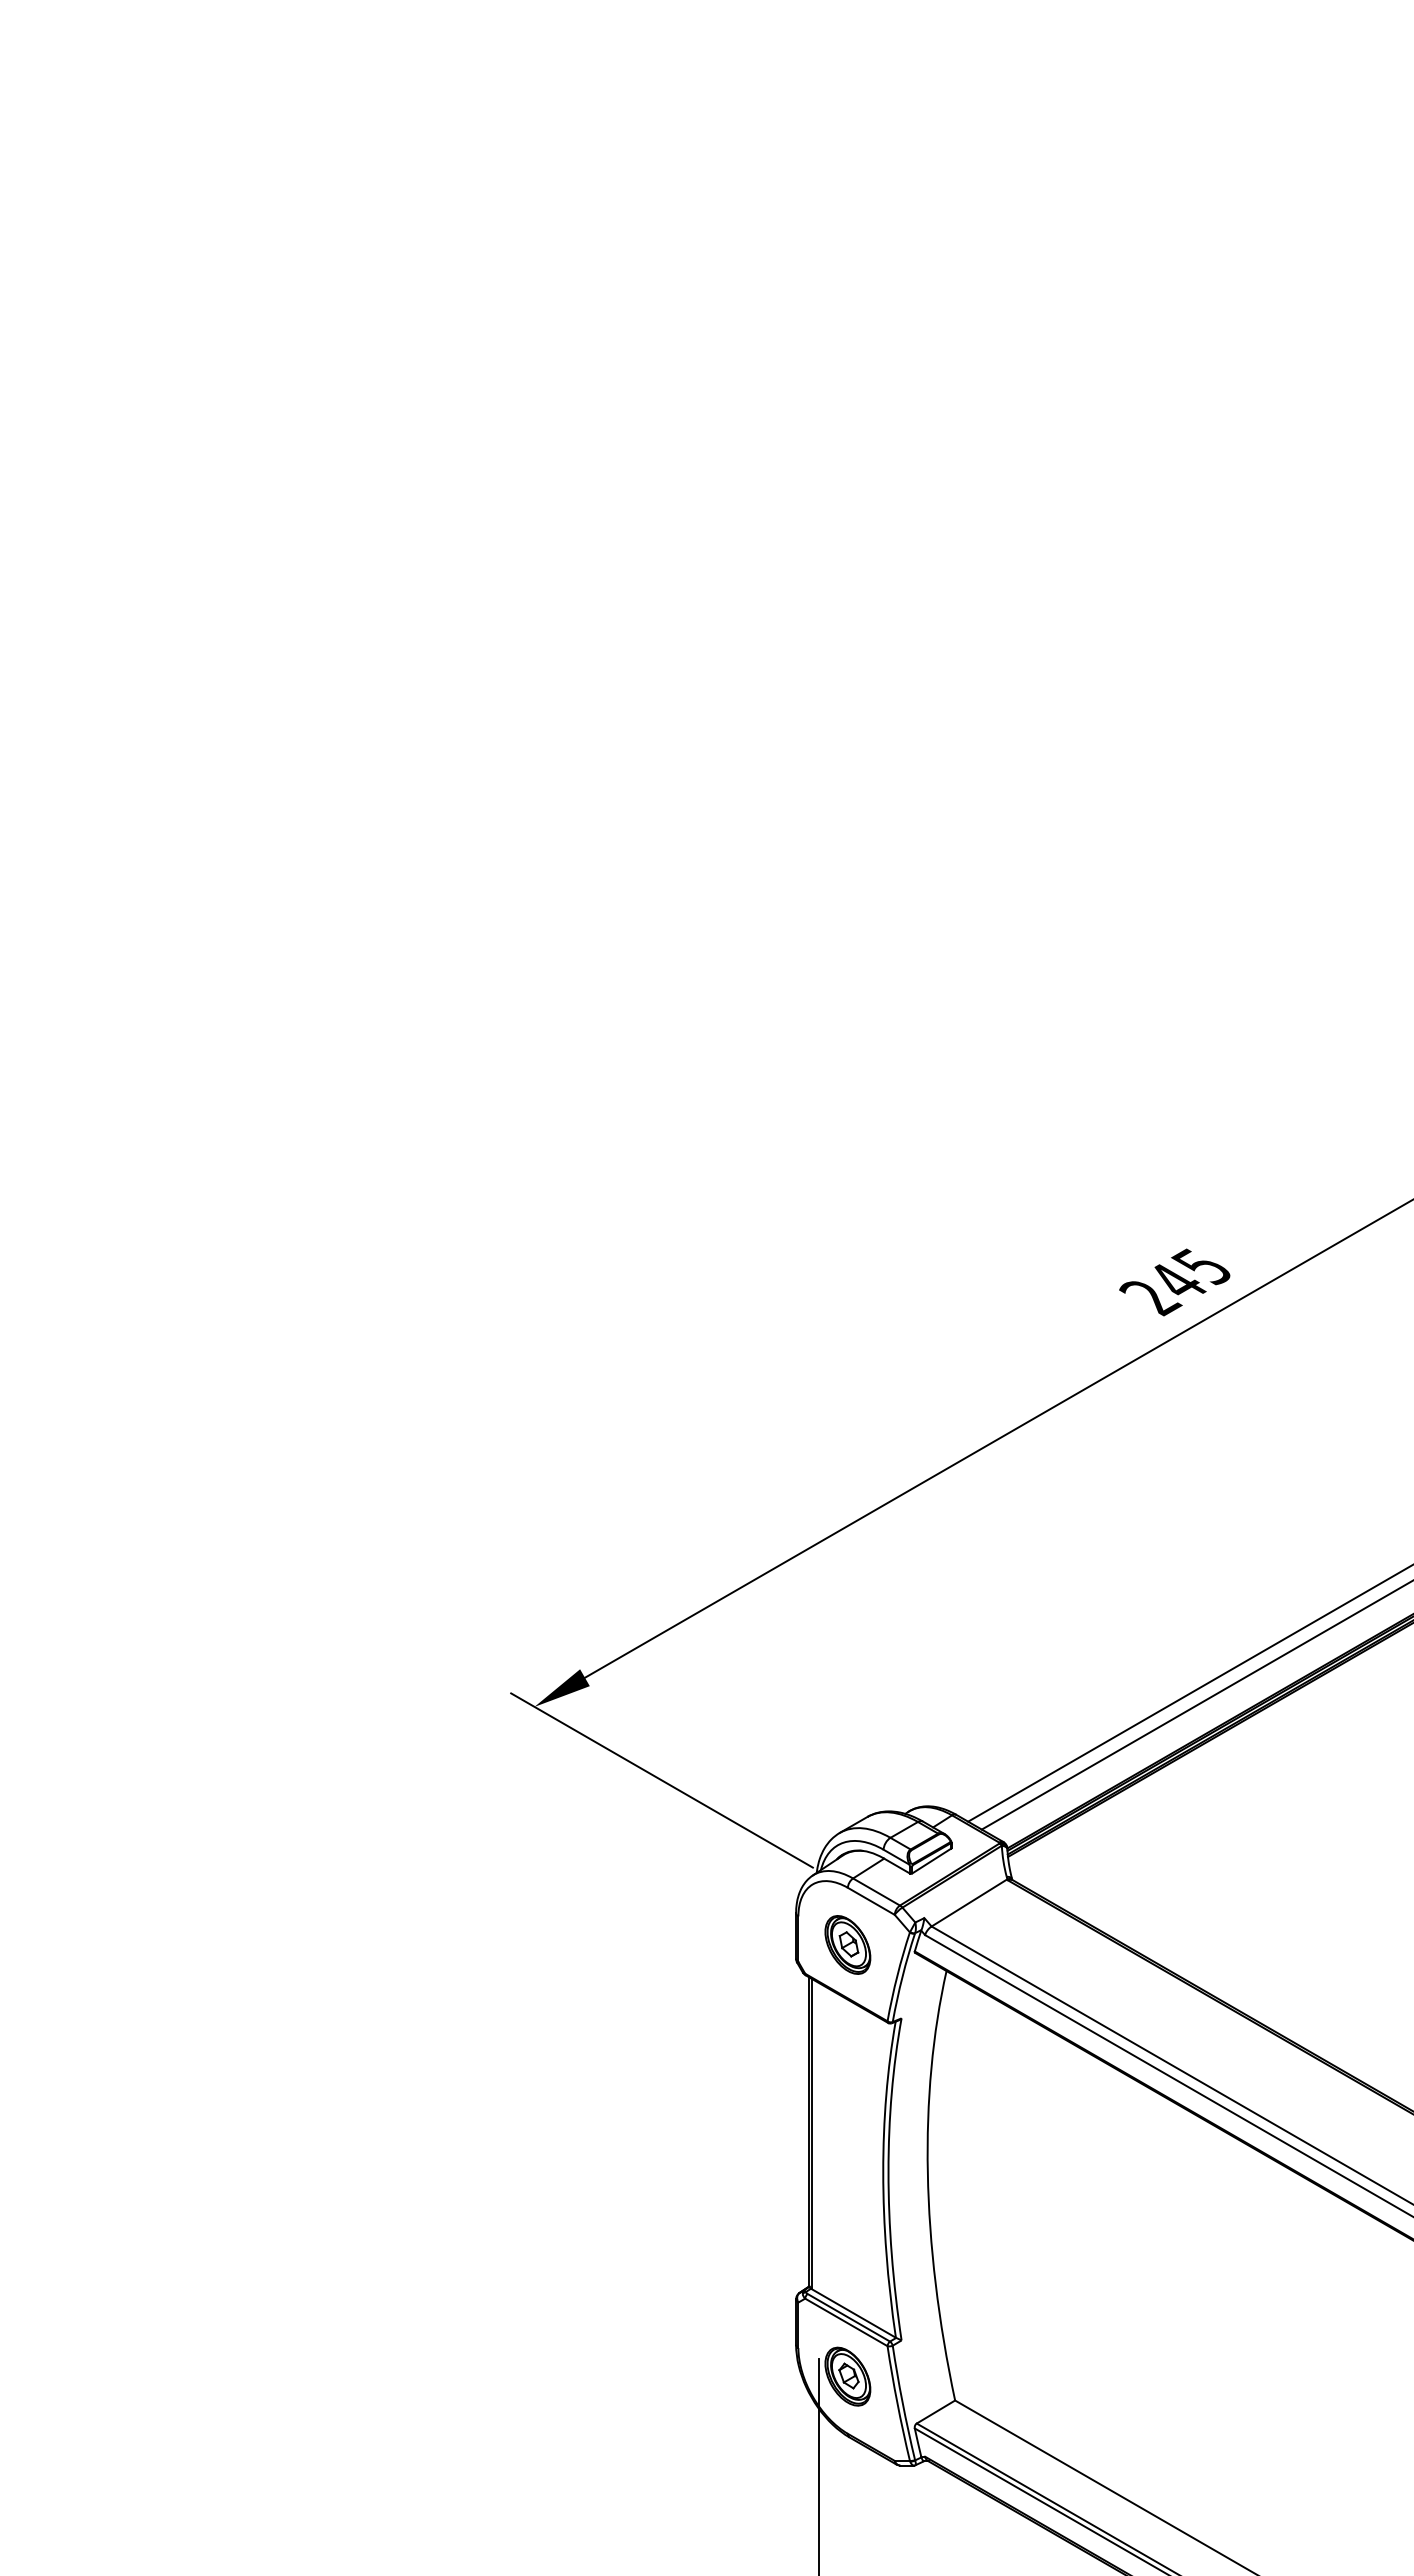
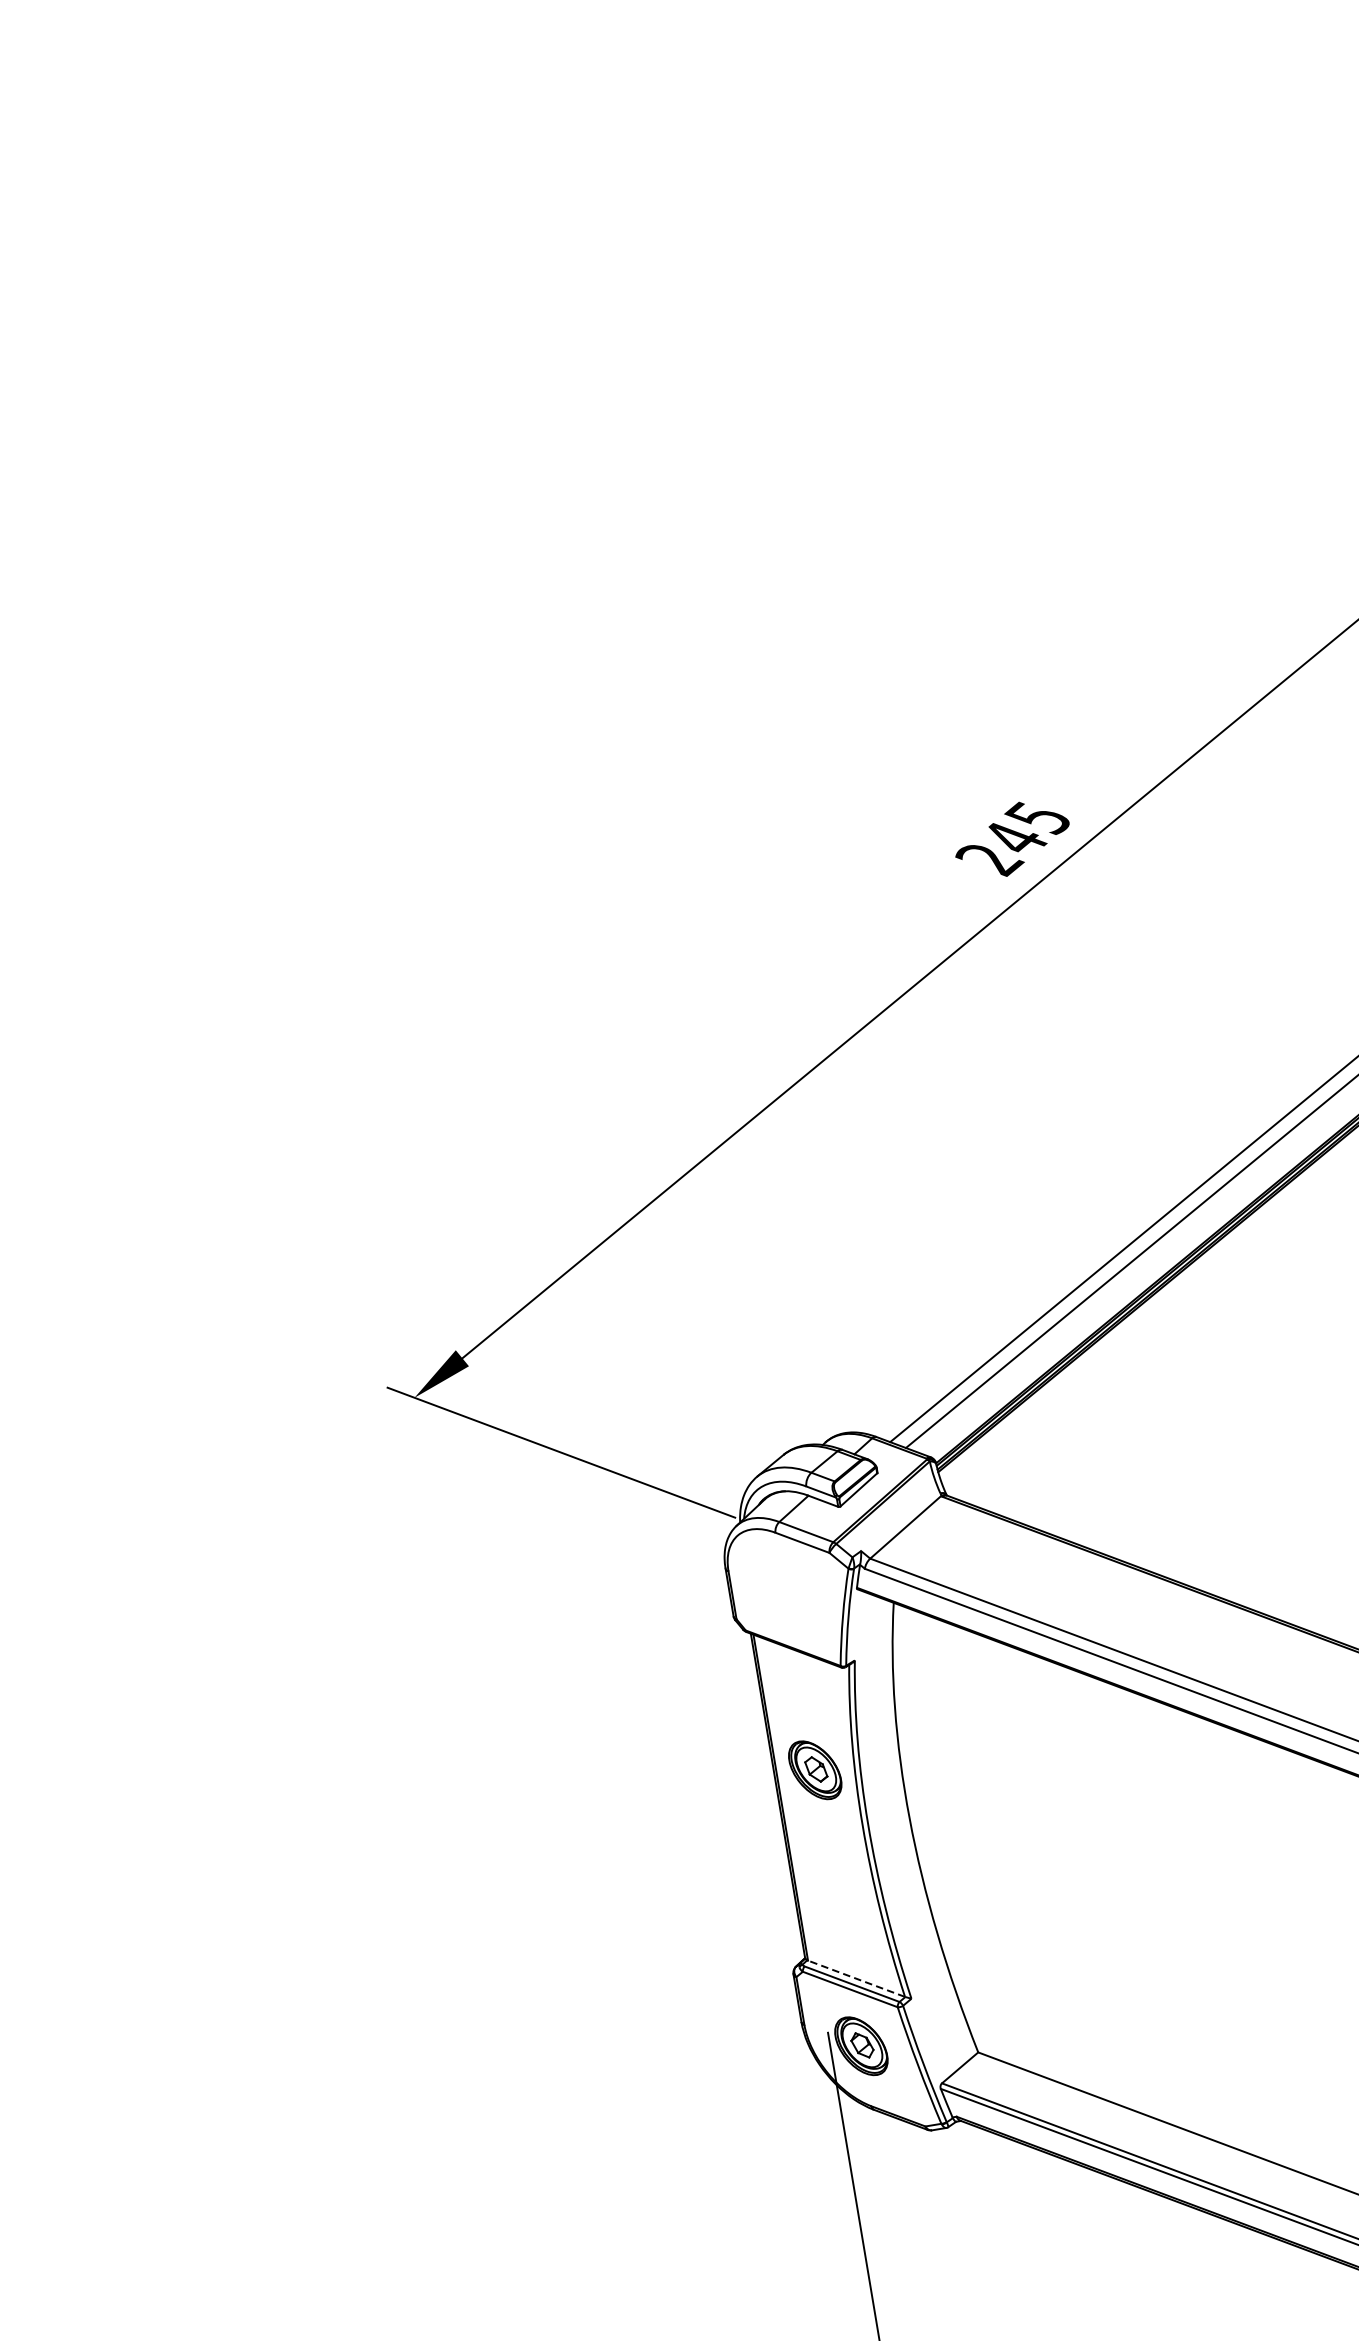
part: (847, 1944) -> (814, 1769), moved
line: (853, 2313) -> (856, 1978), solid -> dashed

